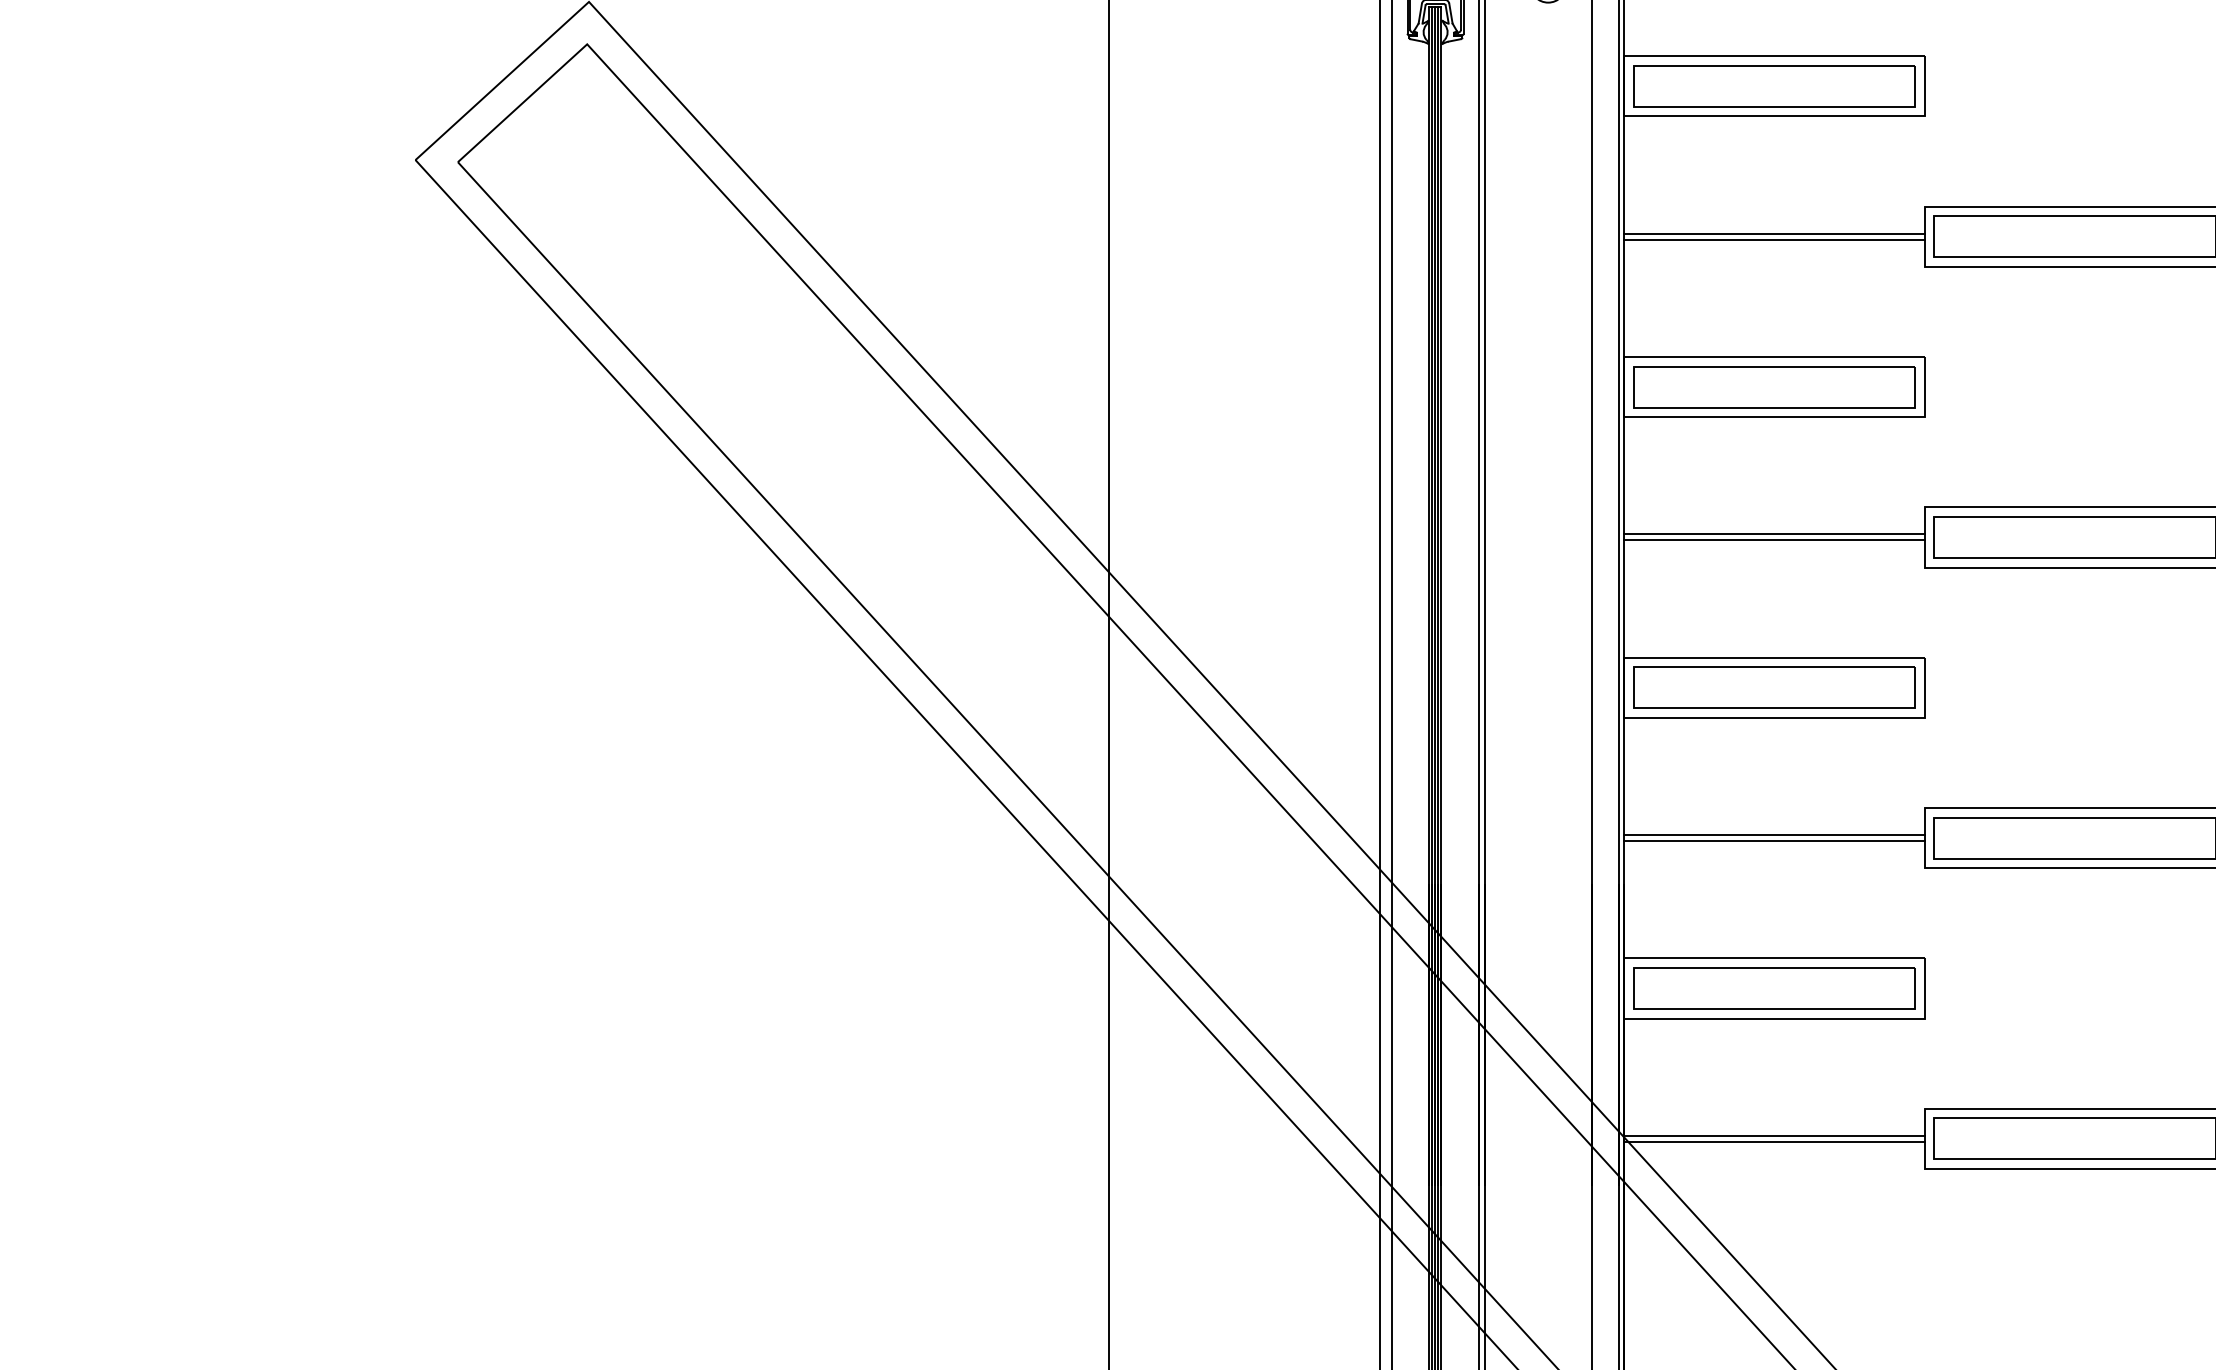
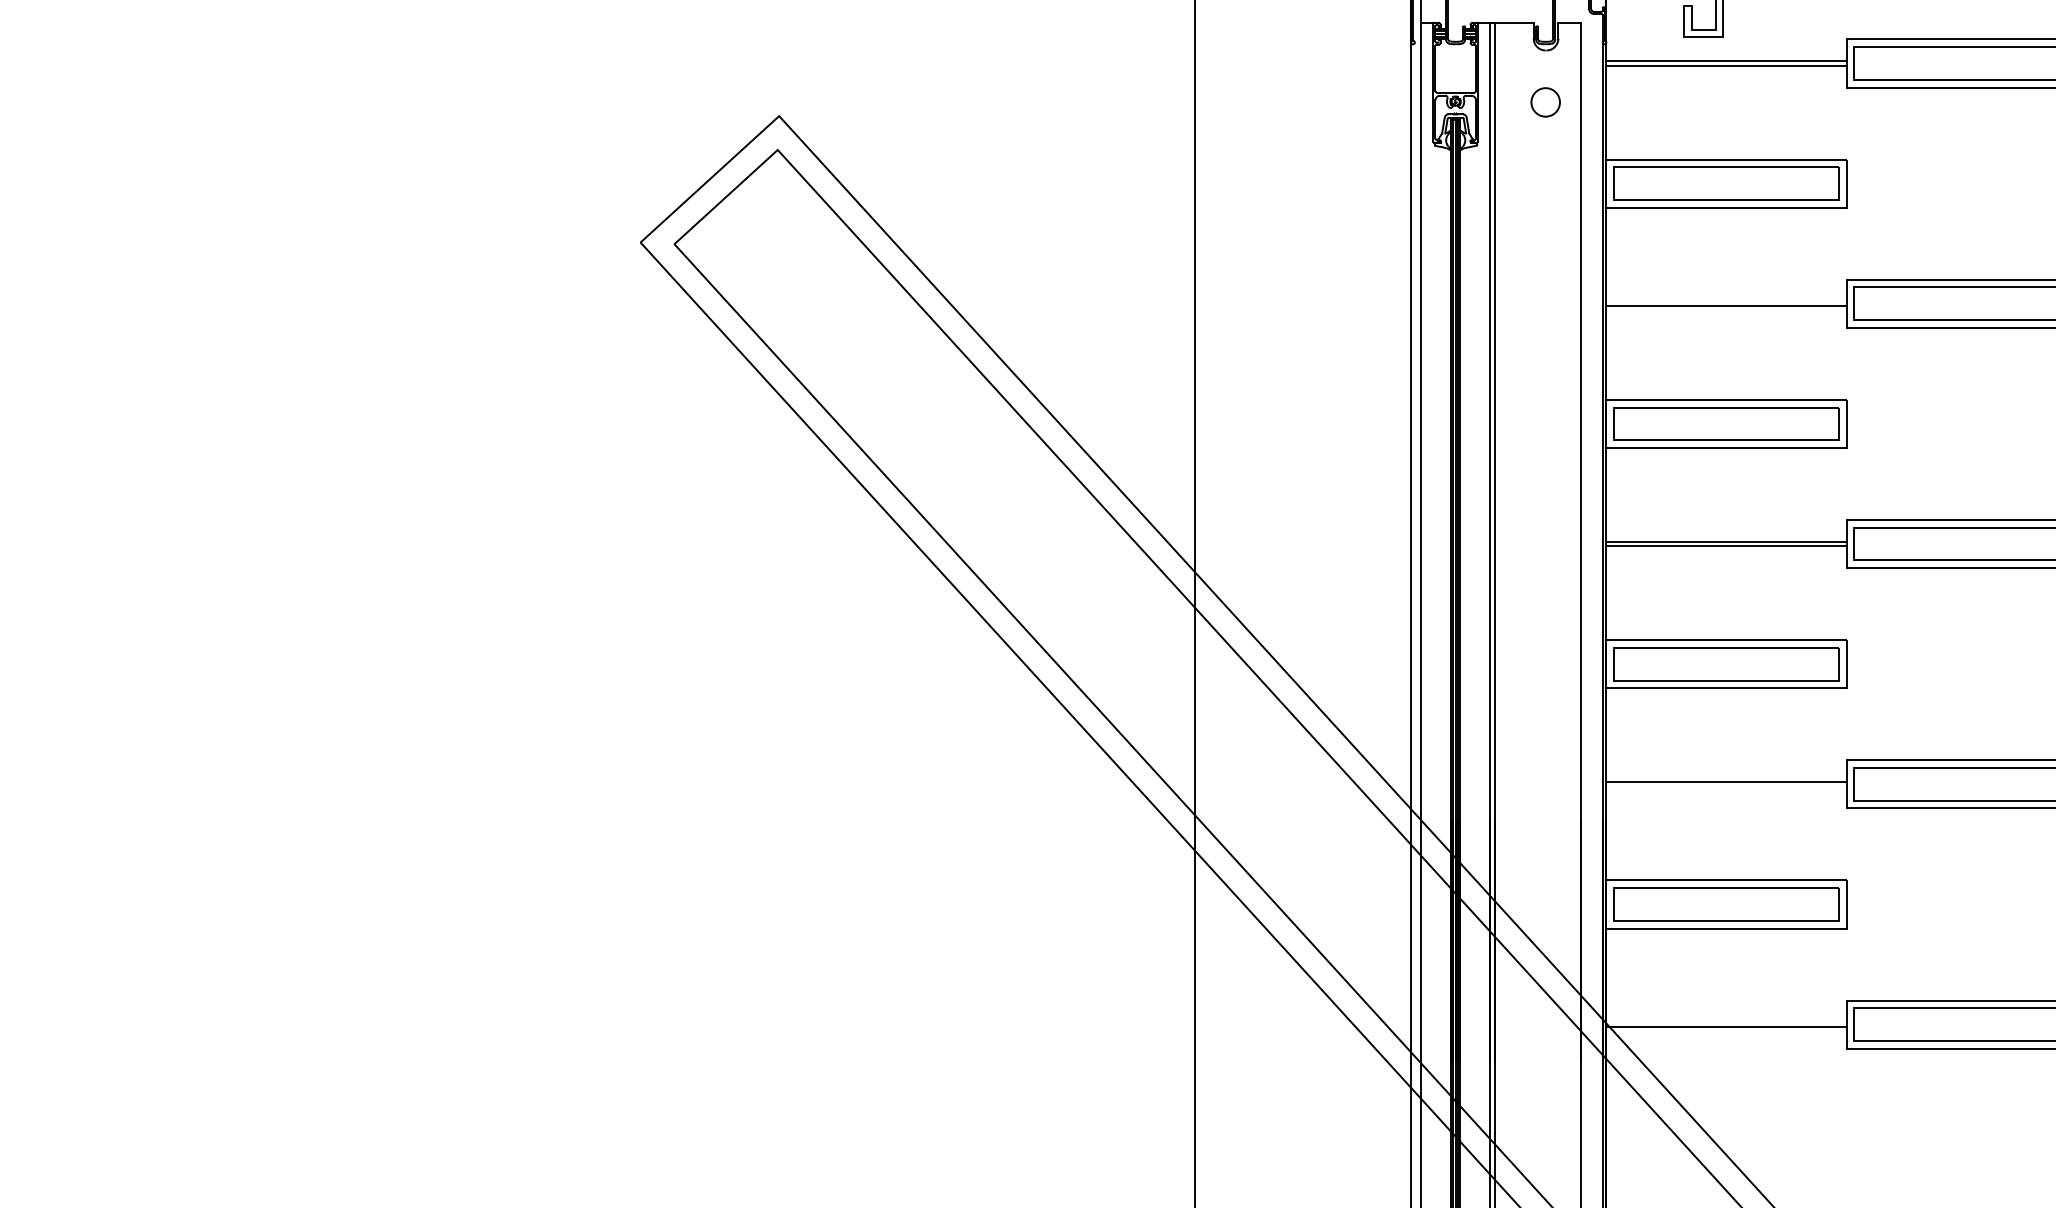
line: (1774, 233) -> (1726, 301), removed
line: (1774, 840) -> (1726, 786), removed
line: (1774, 1136) -> (1726, 1022), removed

